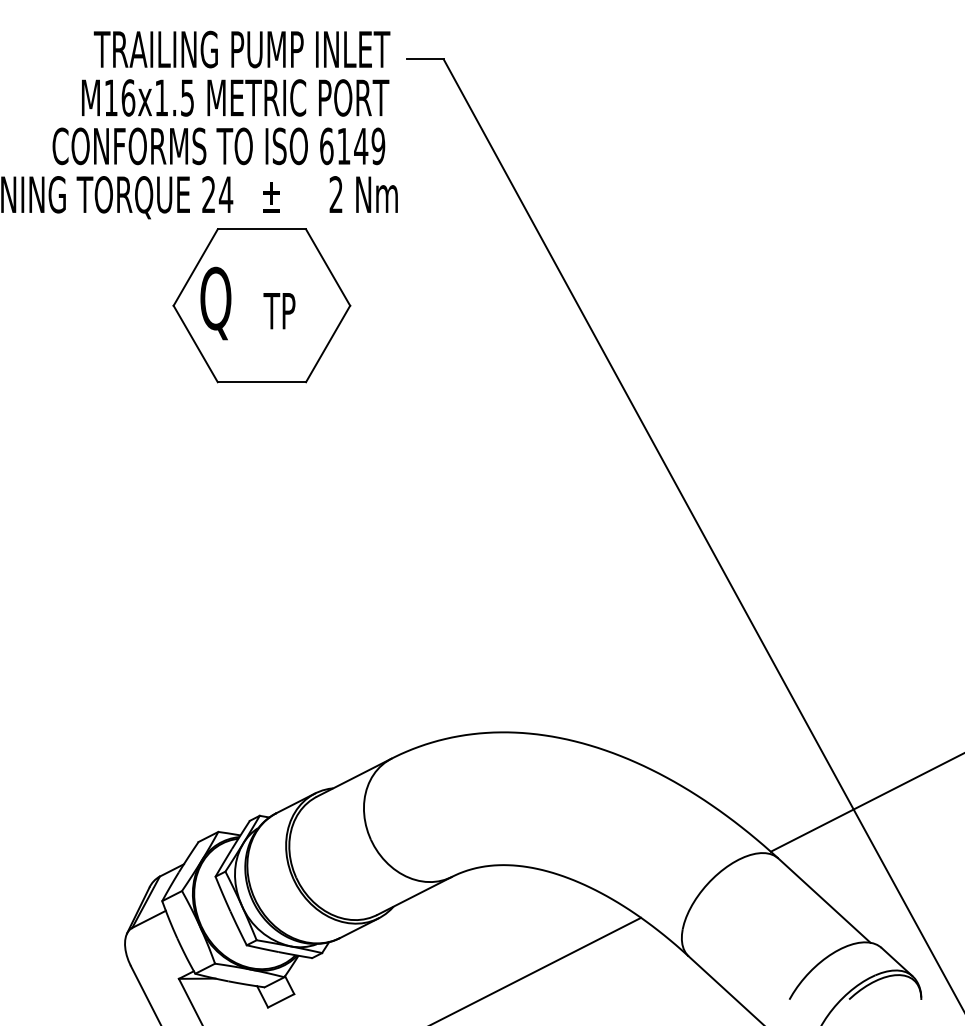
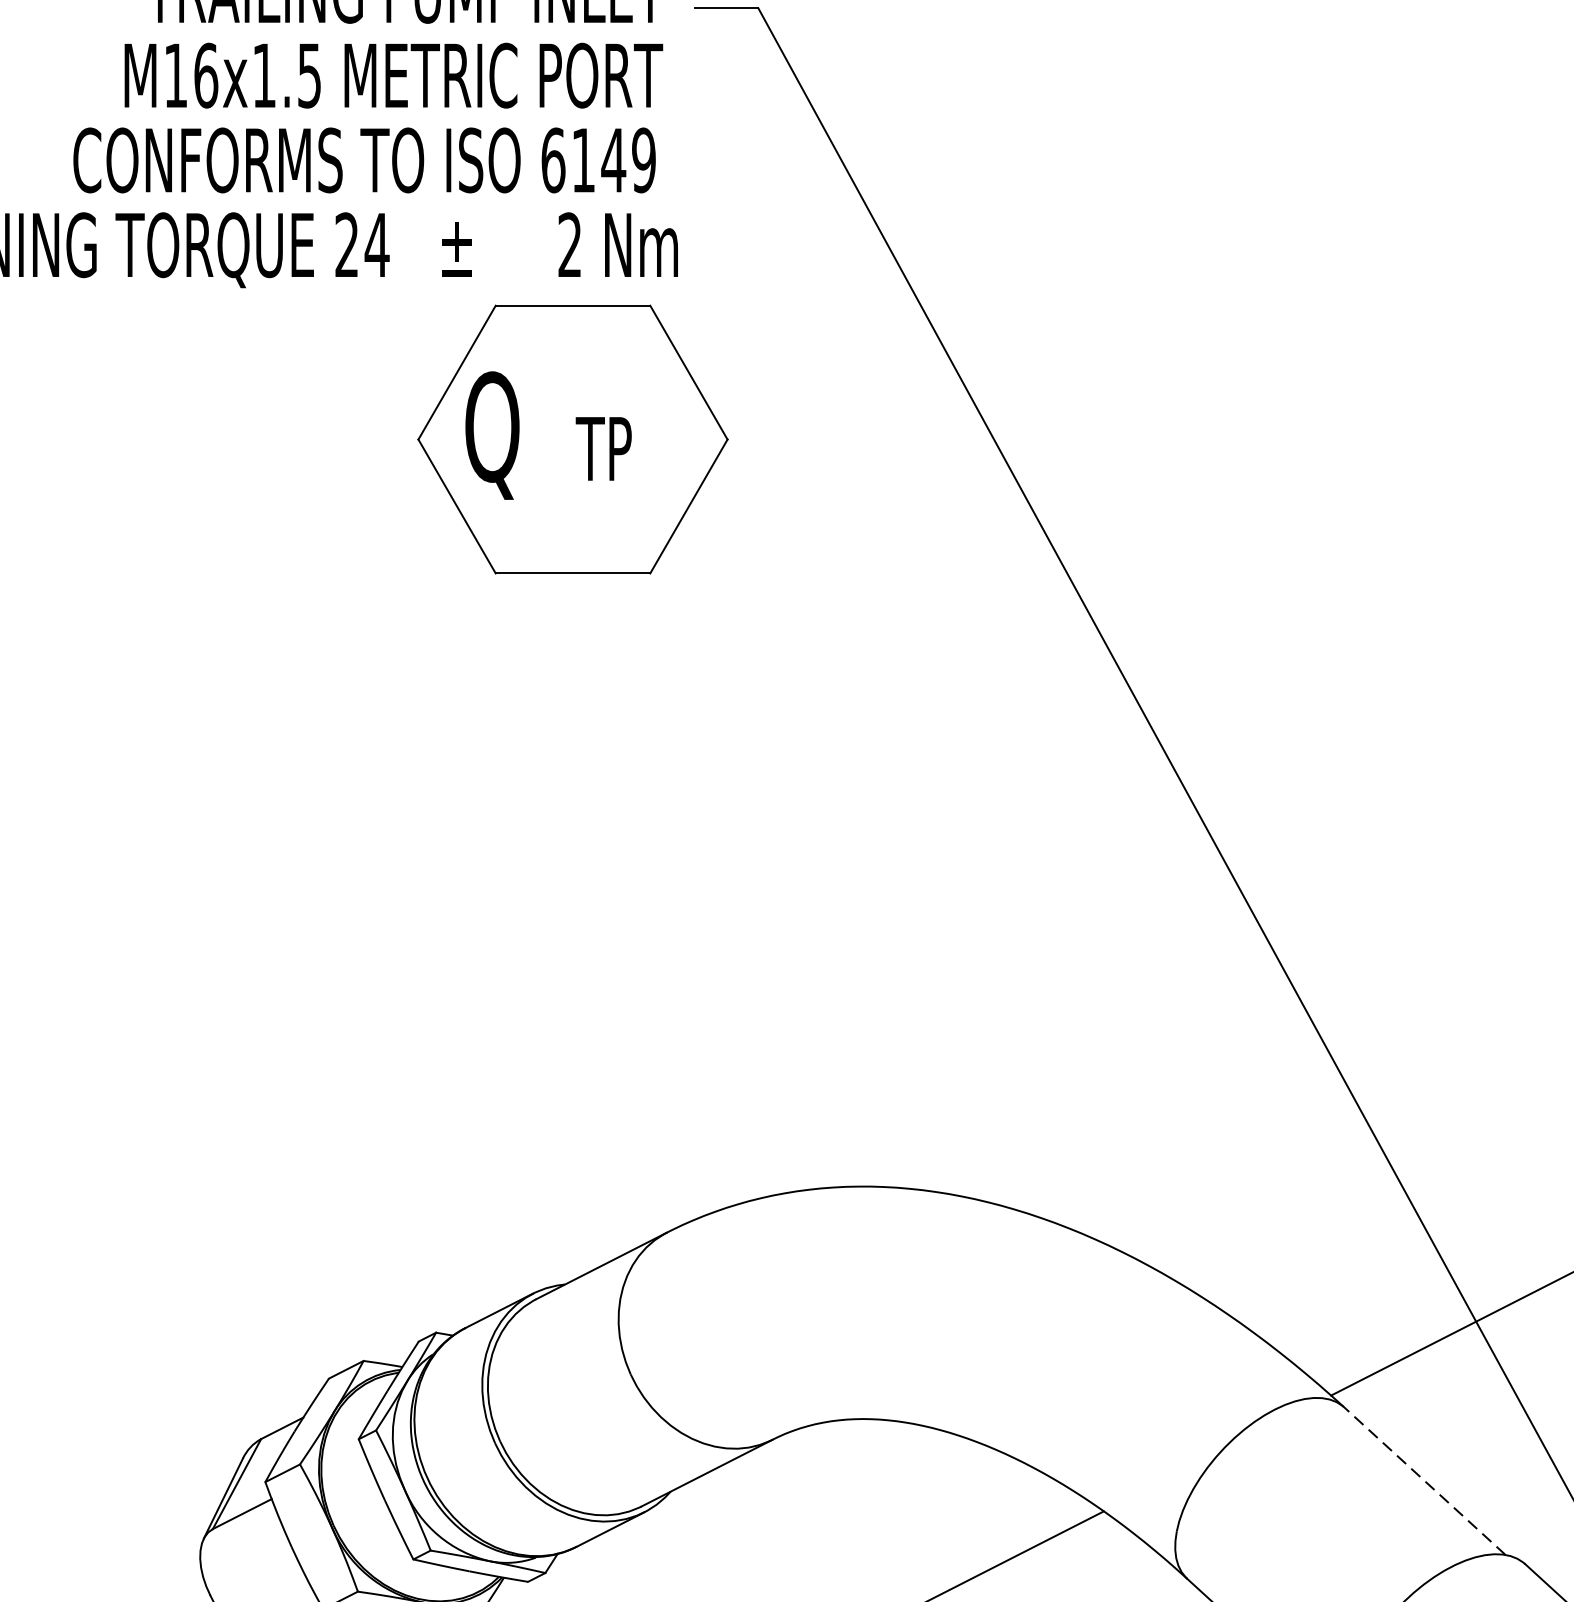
part: (261, 305) -> (572, 439), moved
line: (824, 900) -> (1425, 1480), solid -> dashed

